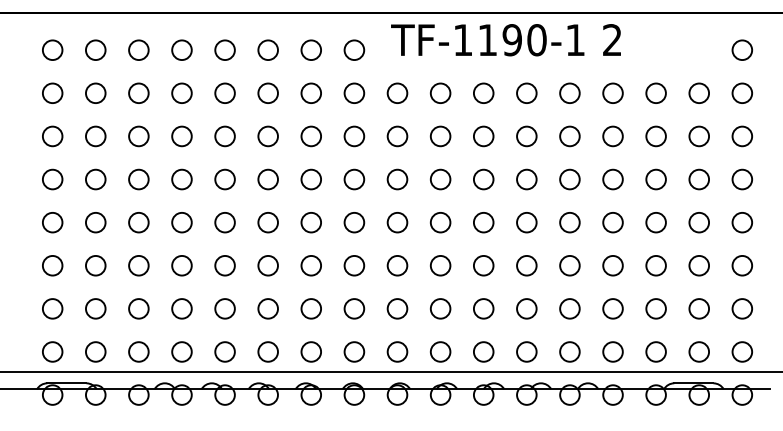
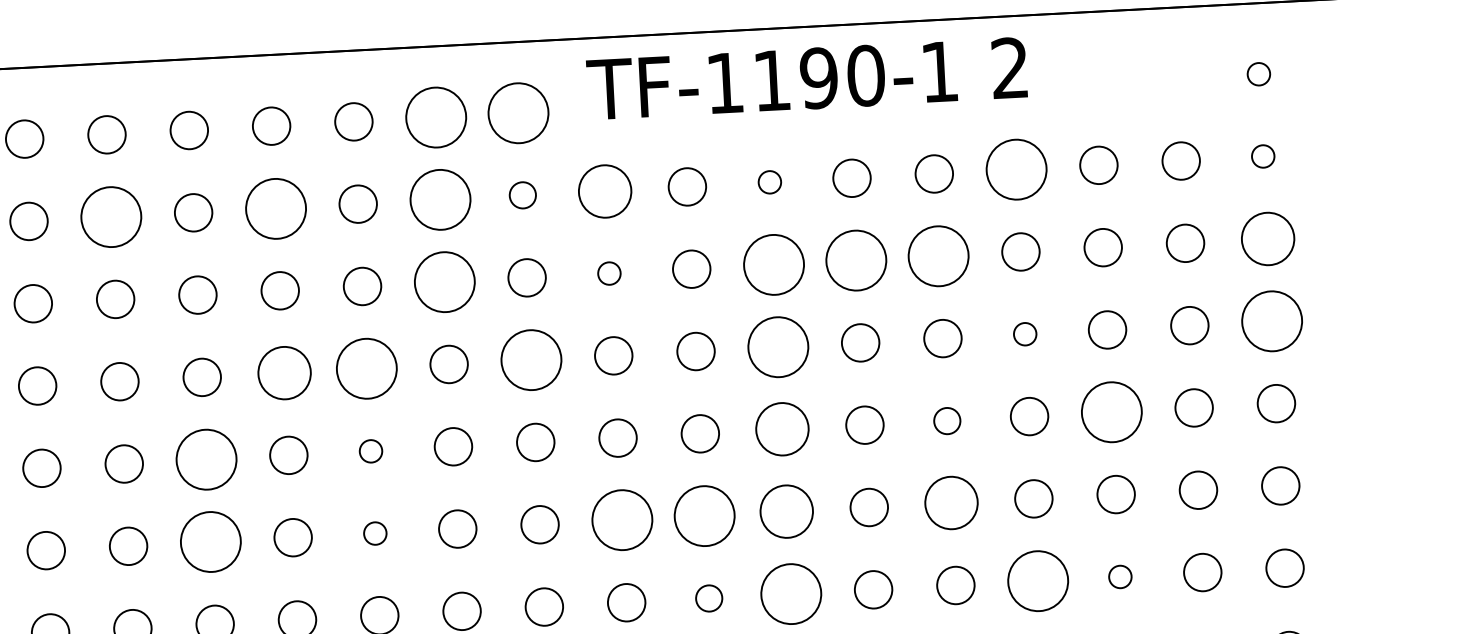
circle: (741, 49) -> (1257, 73), size x0.6
circle: (311, 50) -> (436, 118), size x1.6
circle: (354, 50) -> (518, 113), size x1.6
circle: (224, 92) -> (274, 206), size x1.6
circle: (354, 92) -> (522, 193), size x0.7
circle: (397, 92) -> (605, 189), size x1.4
circle: (483, 92) -> (769, 181), size x0.6
circle: (741, 92) -> (1261, 155), size x0.6
circle: (138, 93) -> (110, 217), size x1.6
circle: (311, 93) -> (440, 200), size x1.6
circle: (612, 93) -> (1015, 170), size x1.6
circle: (311, 136) -> (445, 282), size x1.6
circle: (397, 136) -> (609, 273), size x0.6
circle: (483, 136) -> (773, 265), size x1.6
circle: (526, 136) -> (855, 260), size x1.6
circle: (569, 136) -> (937, 256), size x1.6
circle: (741, 136) -> (1266, 239), size x1.4
circle: (224, 179) -> (283, 373), size x1.4
circle: (267, 179) -> (365, 368), size x1.6
circle: (354, 179) -> (531, 360), size x1.6
circle: (483, 179) -> (777, 347), size x1.6
circle: (612, 179) -> (1024, 334), size x0.6
circle: (742, 179) -> (1272, 321), size x1.6
circle: (181, 222) -> (205, 459), size x1.6
circle: (267, 222) -> (369, 450), size x0.6
circle: (483, 222) -> (782, 429), size x1.4
circle: (569, 222) -> (946, 420), size x0.7
circle: (655, 222) -> (1110, 412), size x1.6
circle: (181, 265) -> (209, 541), size x1.6
circle: (267, 265) -> (374, 532), size x0.6
circle: (397, 265) -> (622, 519), size x1.6
circle: (440, 265) -> (704, 515), size x1.6
circle: (483, 265) -> (786, 511), size x1.4
circle: (569, 265) -> (950, 502), size x1.4
circle: (440, 308) -> (708, 597), size x0.7
circle: (483, 308) -> (790, 593), size x1.6
circle: (612, 308) -> (1037, 580), size x1.6
circle: (655, 308) -> (1119, 576), size x0.6

